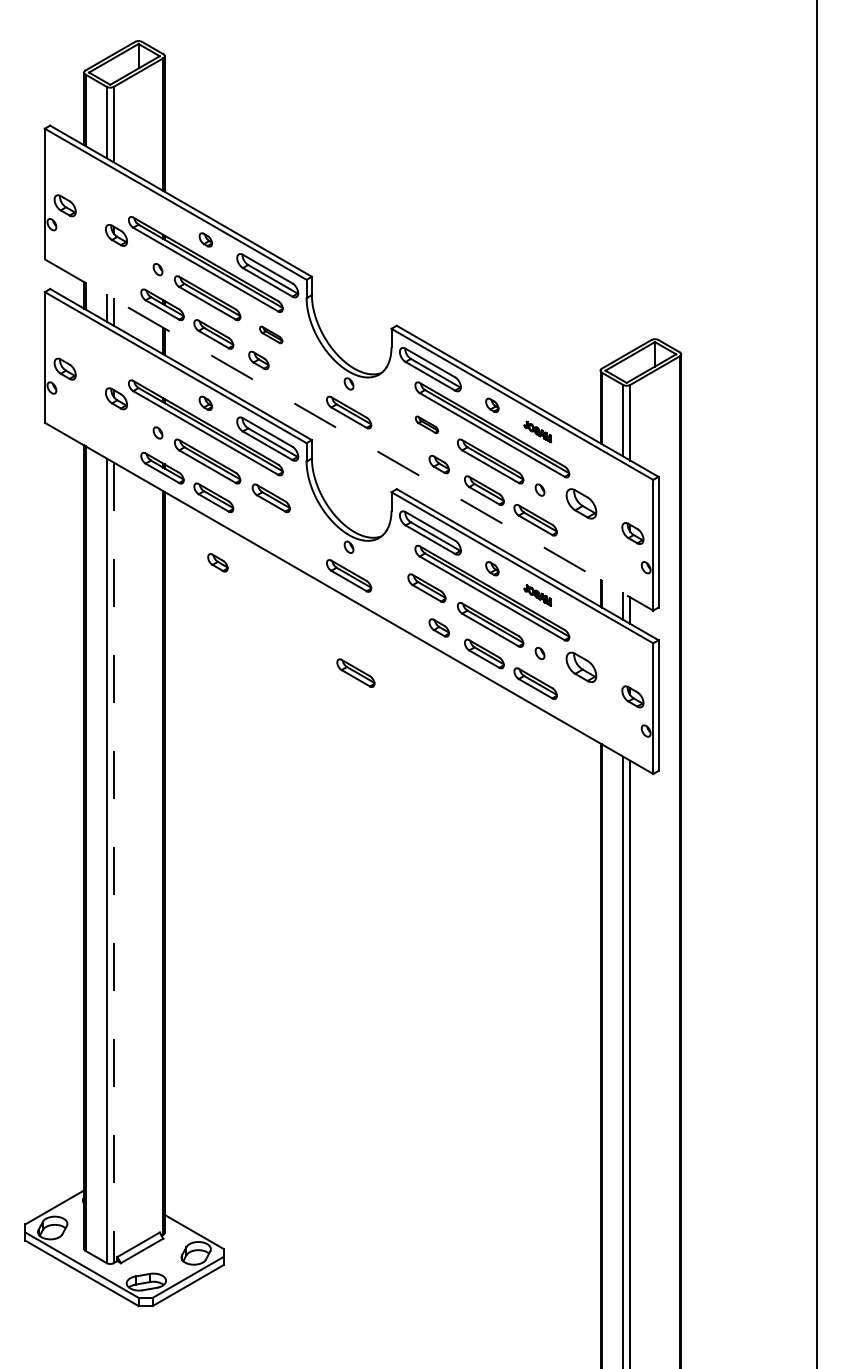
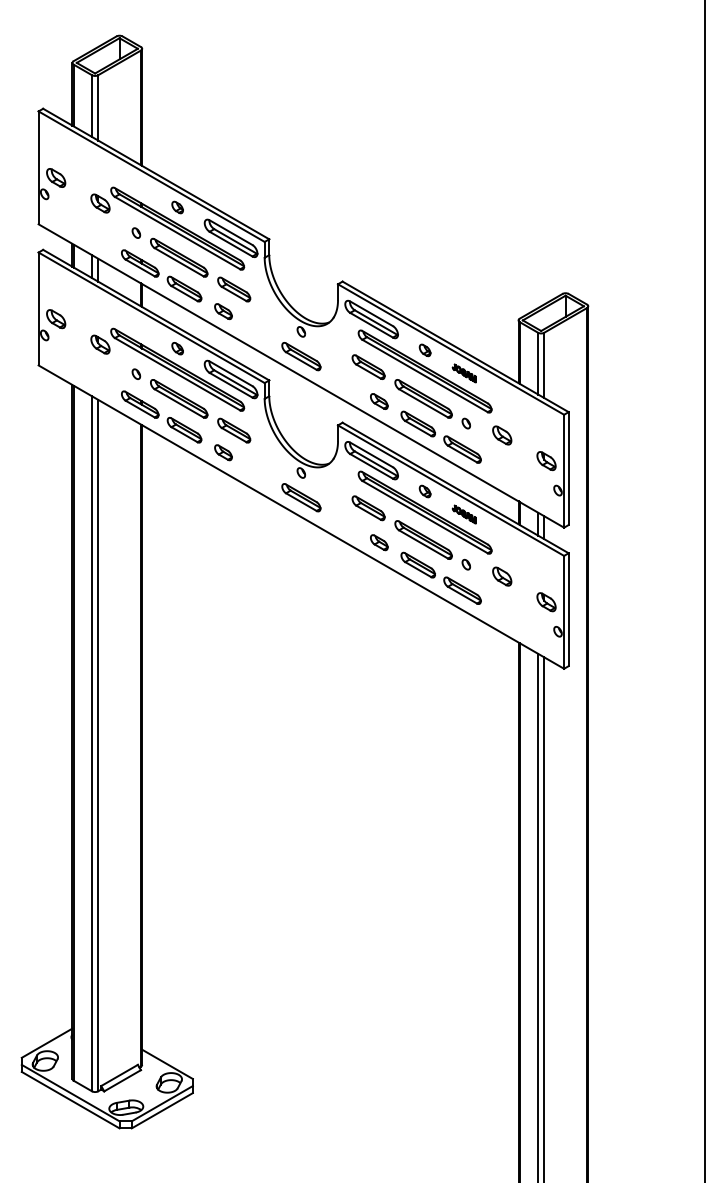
part: (270, 334) -> (233, 289), size x1.67
part: (426, 424) -> (368, 366), size x1.67
line: (349, 435) -> (301, 376), dashed -> solid
part: (581, 503) -> (502, 435), size x0.71
part: (217, 562) -> (223, 452), moved
part: (581, 666) -> (502, 575), size x0.71
part: (355, 672) -> (306, 581), removed
line: (113, 863) -> (97, 746), dashed -> solid

